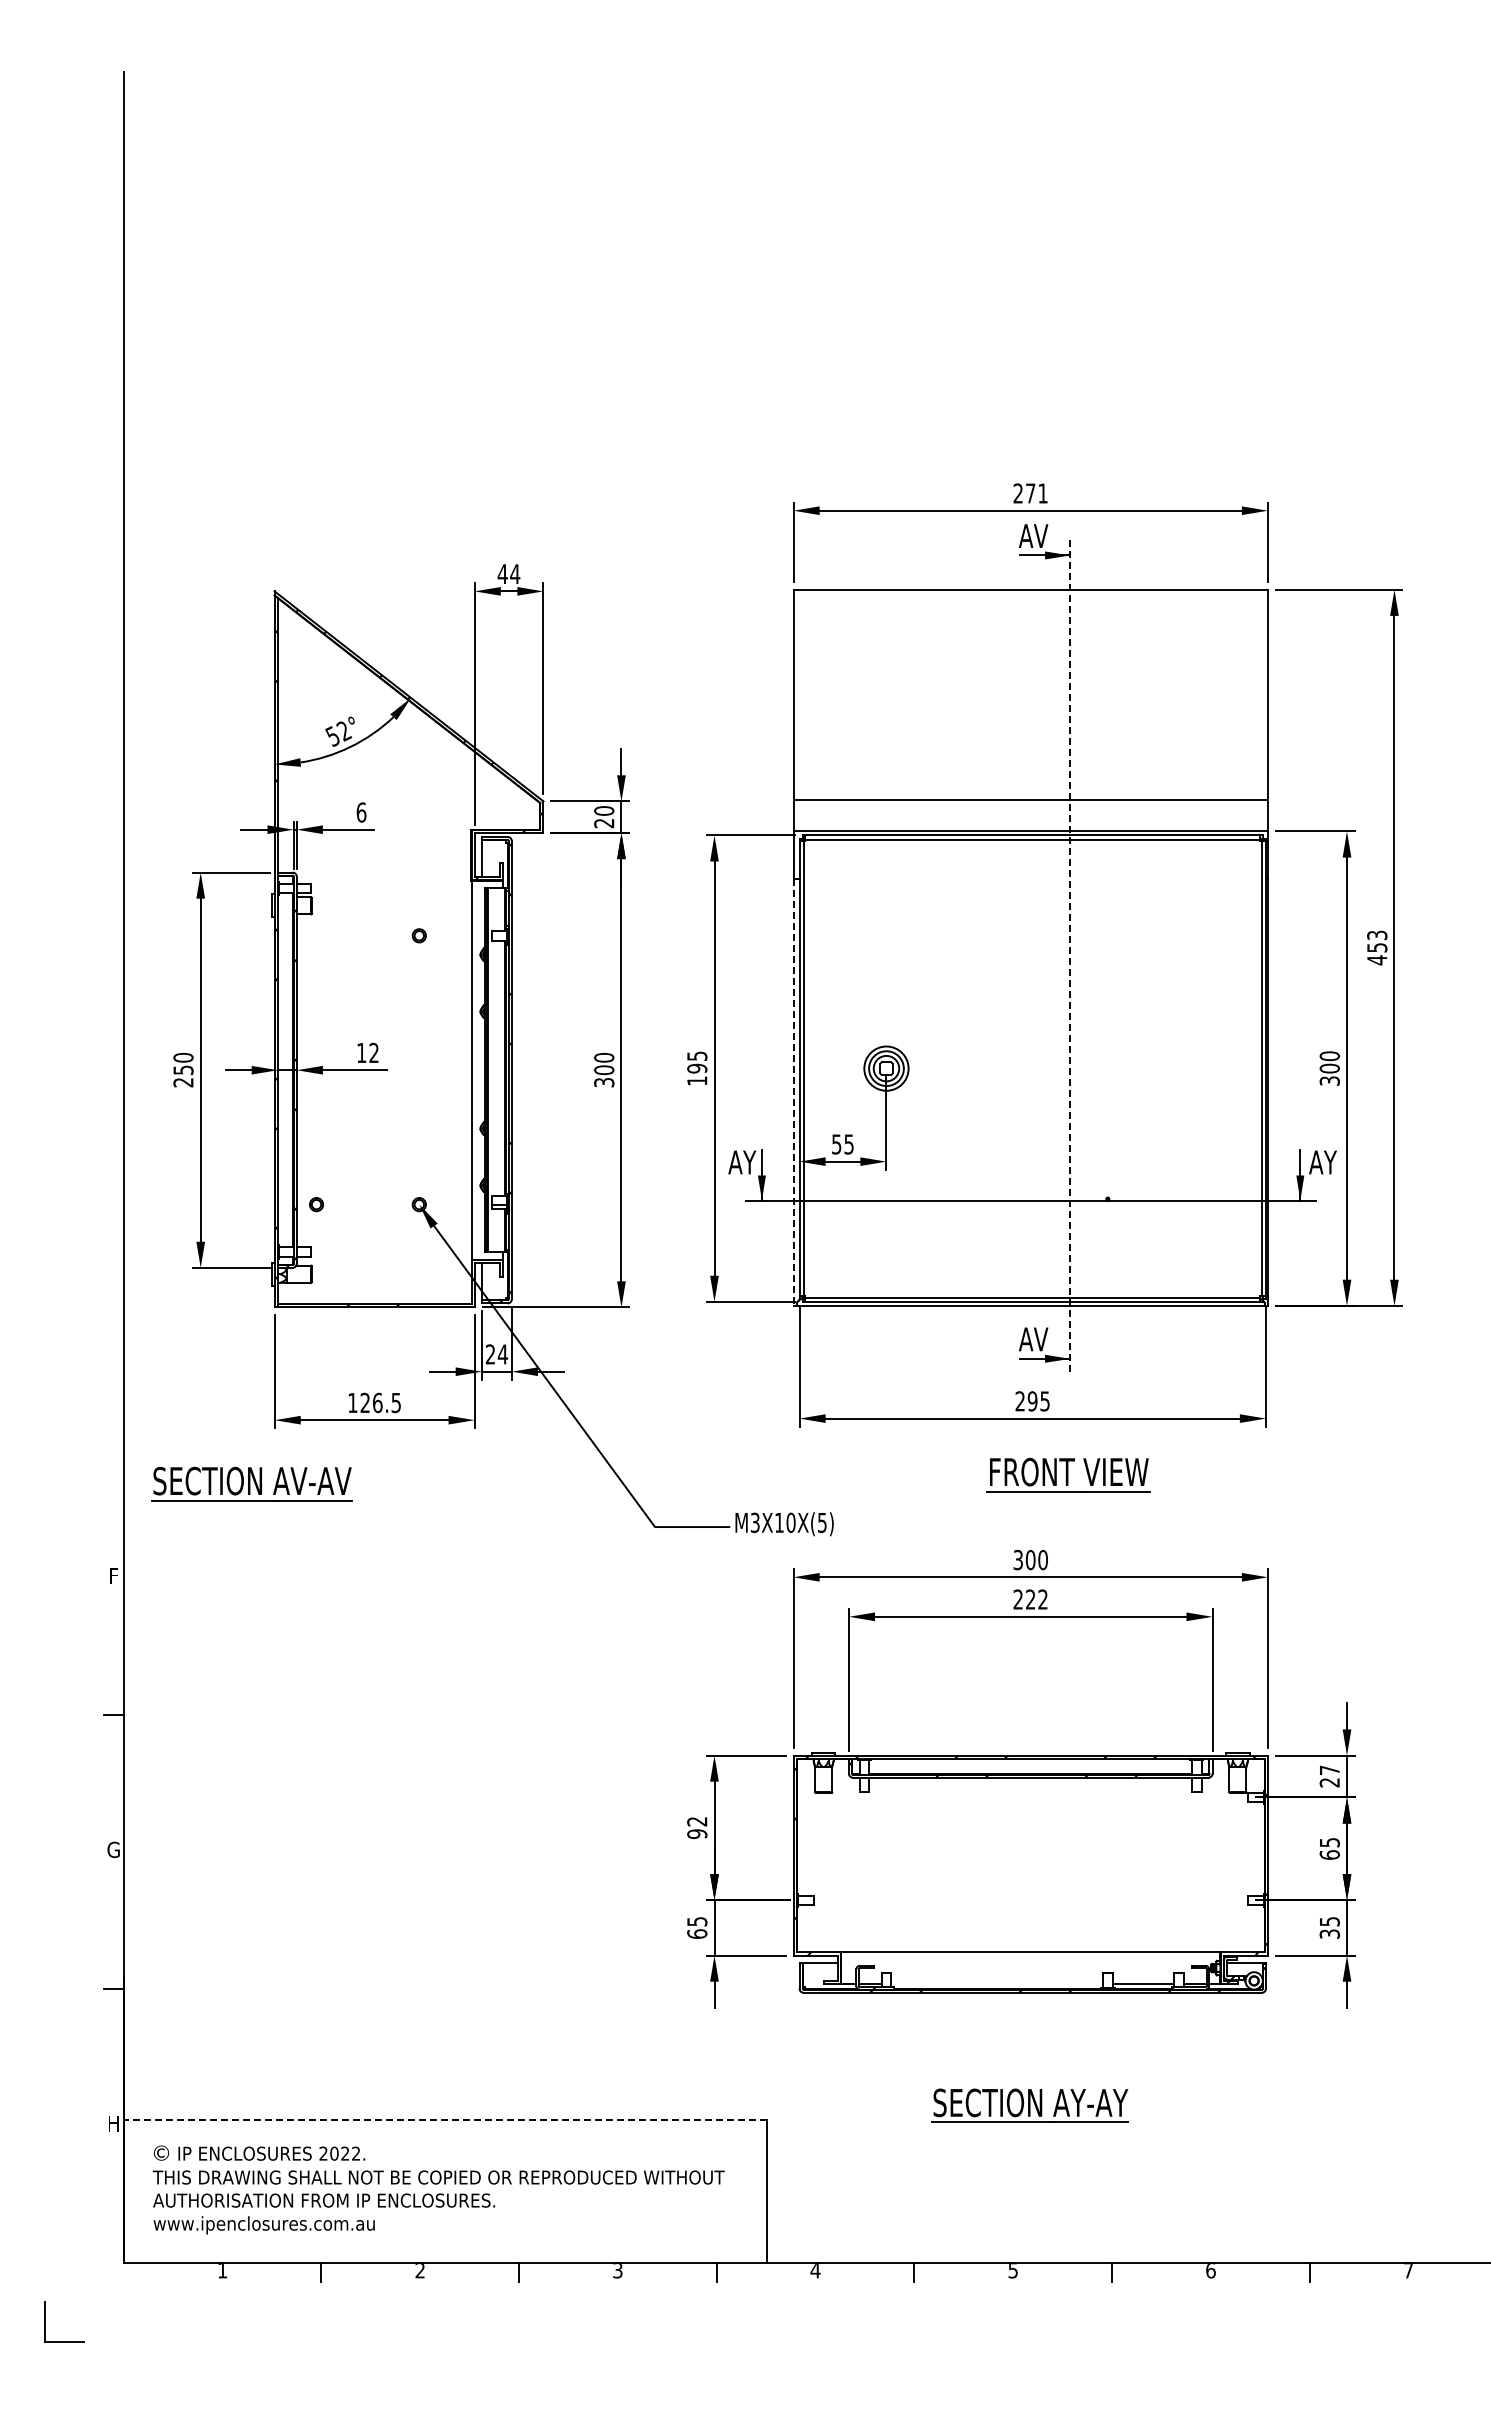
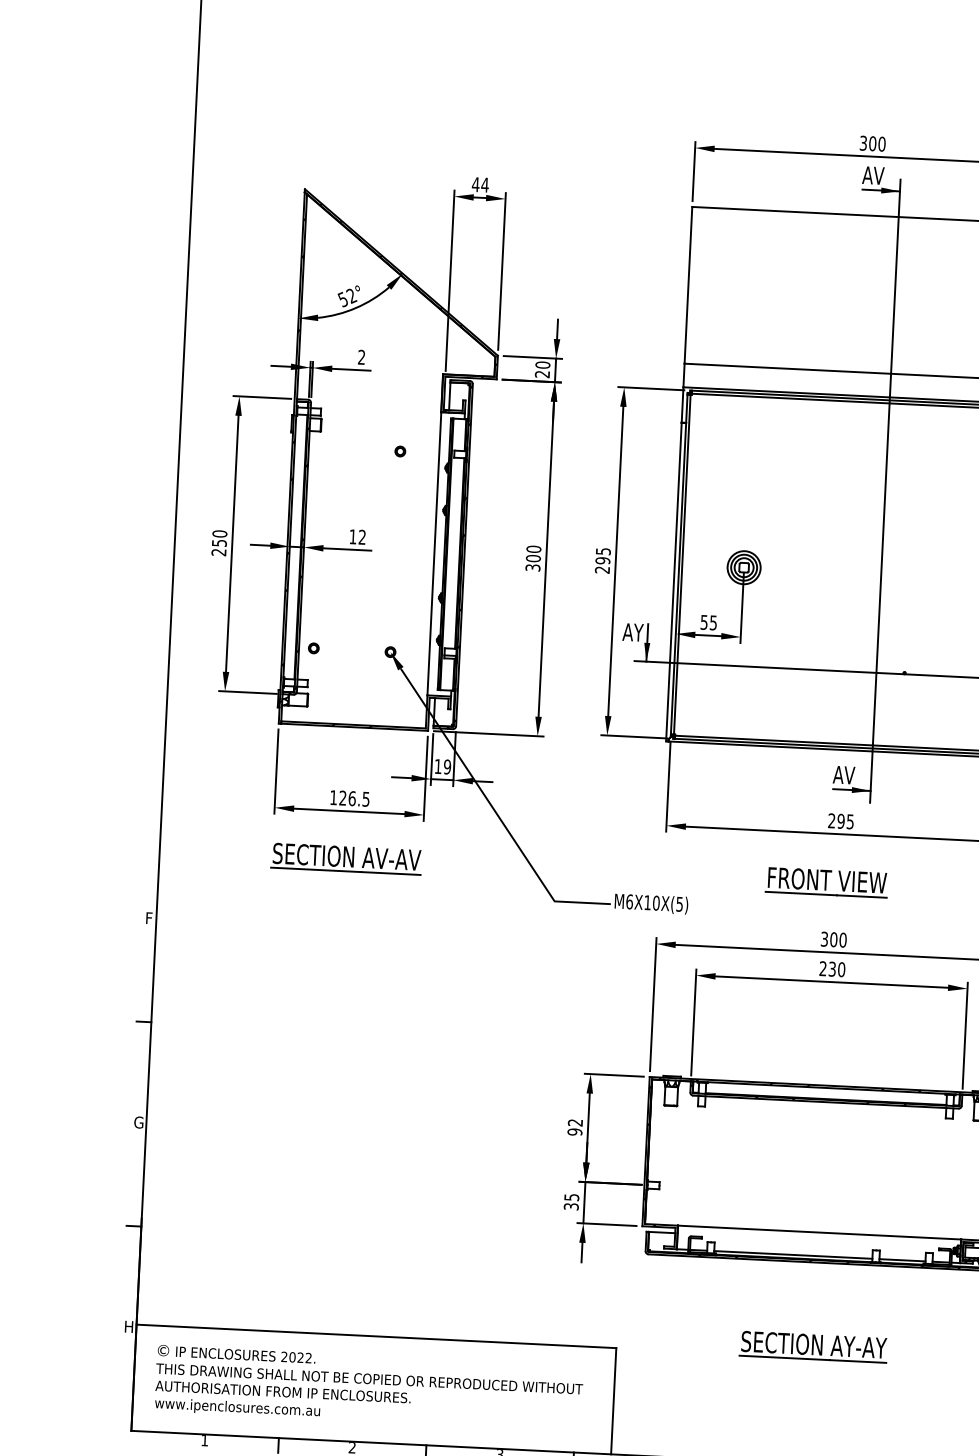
text: (1030, 493) -> (872, 143), 271 -> 300
text: (361, 812) -> (361, 357), 6 -> 2
line: (1070, 957) -> (885, 491), dashed -> solid
text: (697, 1080) -> (602, 569), 195 -> 295
line: (793, 1092) -> (673, 582), dashed -> solid
text: (496, 1354) -> (442, 766), 24 -> 19
part: (1068, 1474) -> (826, 882), moved
part: (251, 1483) -> (346, 858), moved
text: (754, 1522) -> (629, 901), M3X10X(5) -> M6X10X(5)
text: (1036, 1599) -> (836, 969), 222 -> 230
text: (697, 1933) -> (571, 1206), 65 -> 35
line: (997, 1984) -> (793, 1255), added
line: (444, 2120) -> (375, 1336), dashed -> solid

